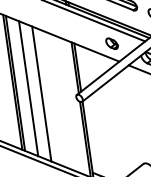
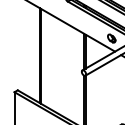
line: (28, 87) -> (49, 60), removed
line: (41, 92) -> (58, 65), removed

